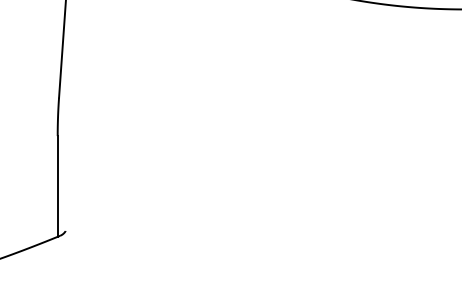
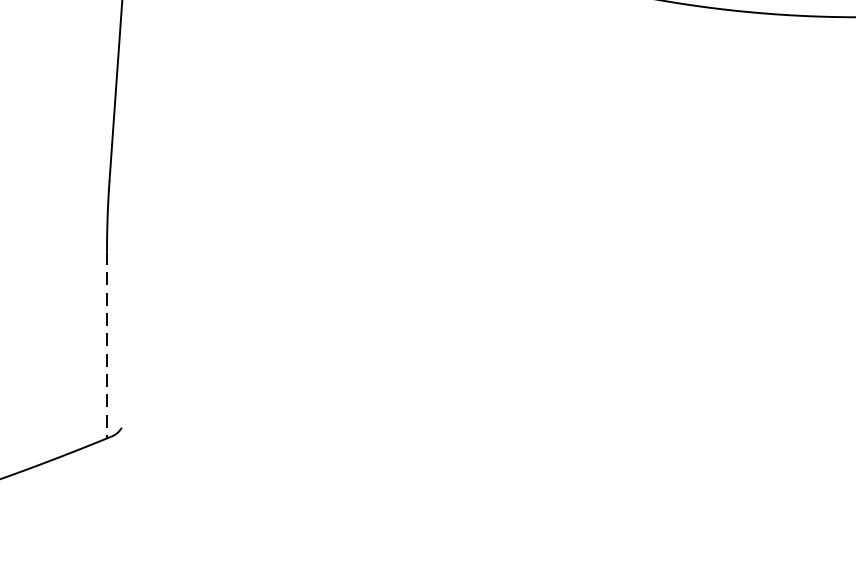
line: (57, 186) -> (106, 345), solid -> dashed

